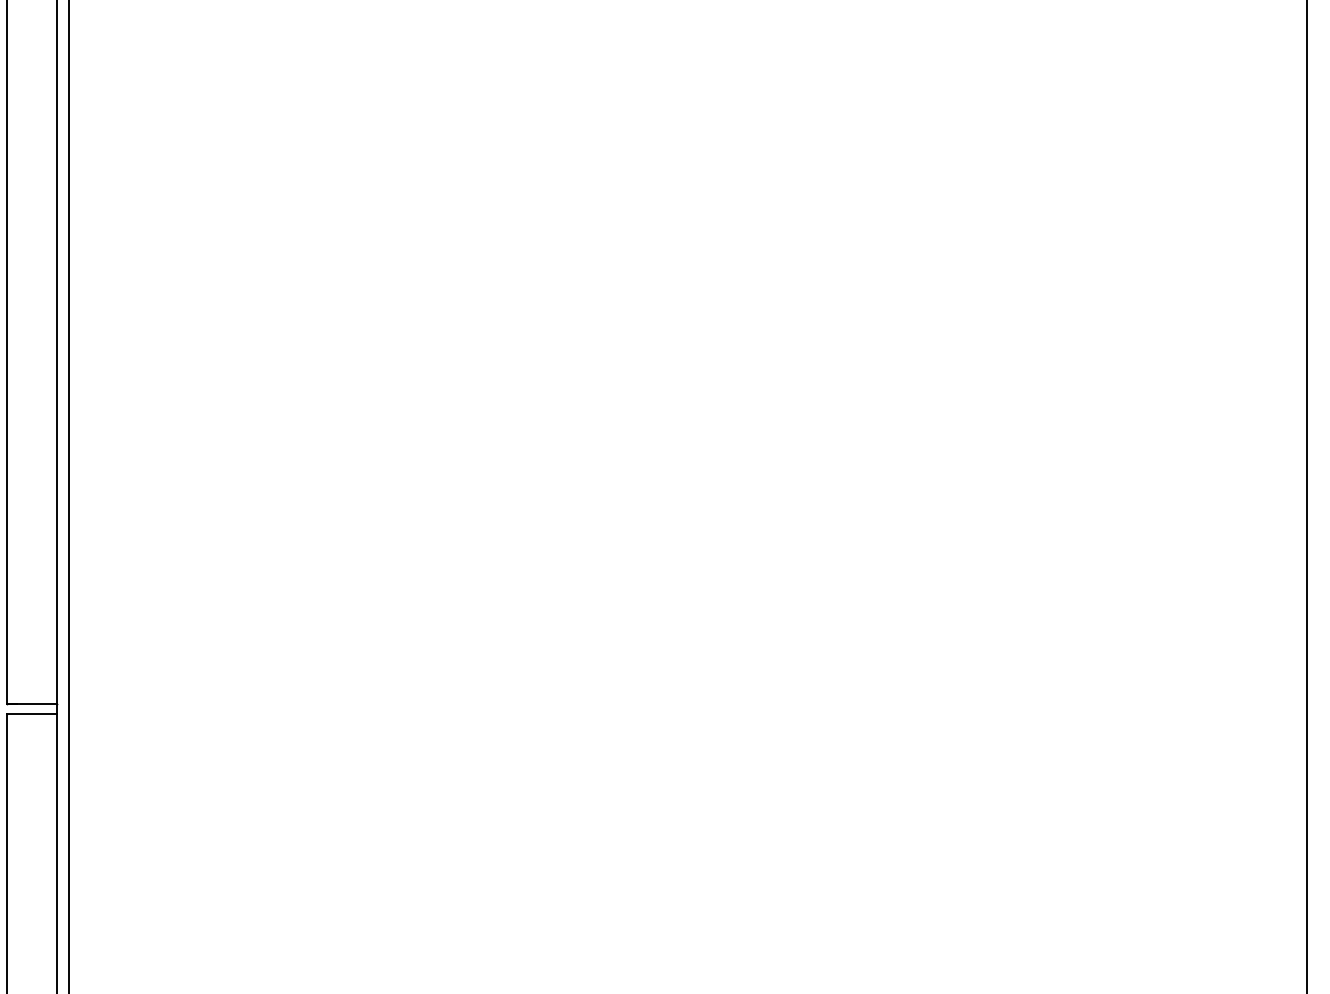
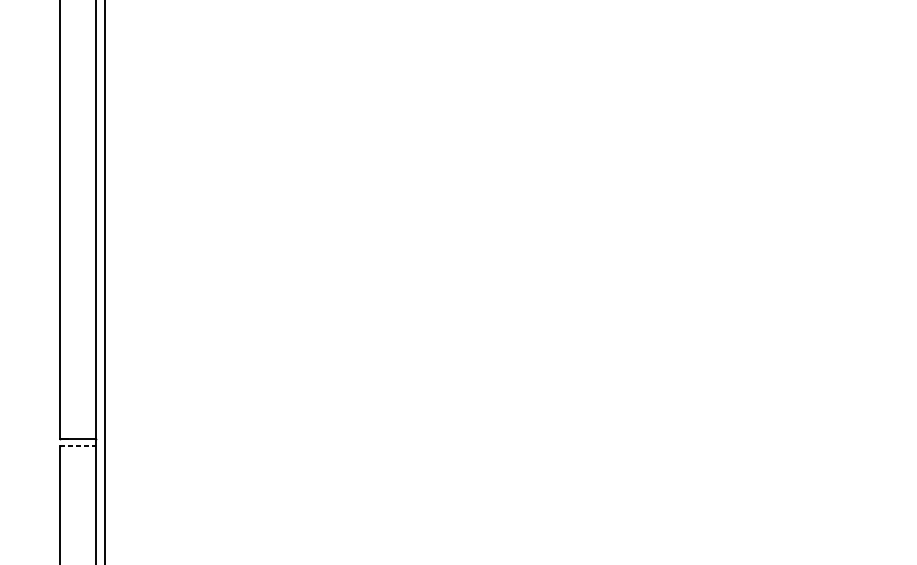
line: (32, 713) -> (78, 445), solid -> dashed

